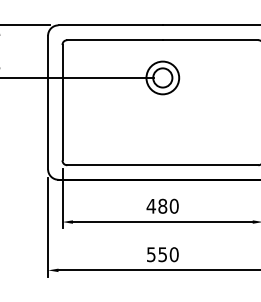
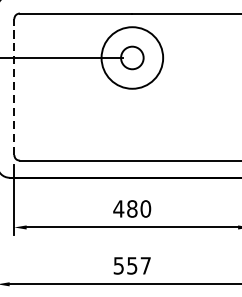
circle: (162, 77) -> (131, 57), size x1.6
line: (62, 102) -> (14, 86), solid -> dashed
text: (173, 254) -> (144, 265), 550 -> 557

